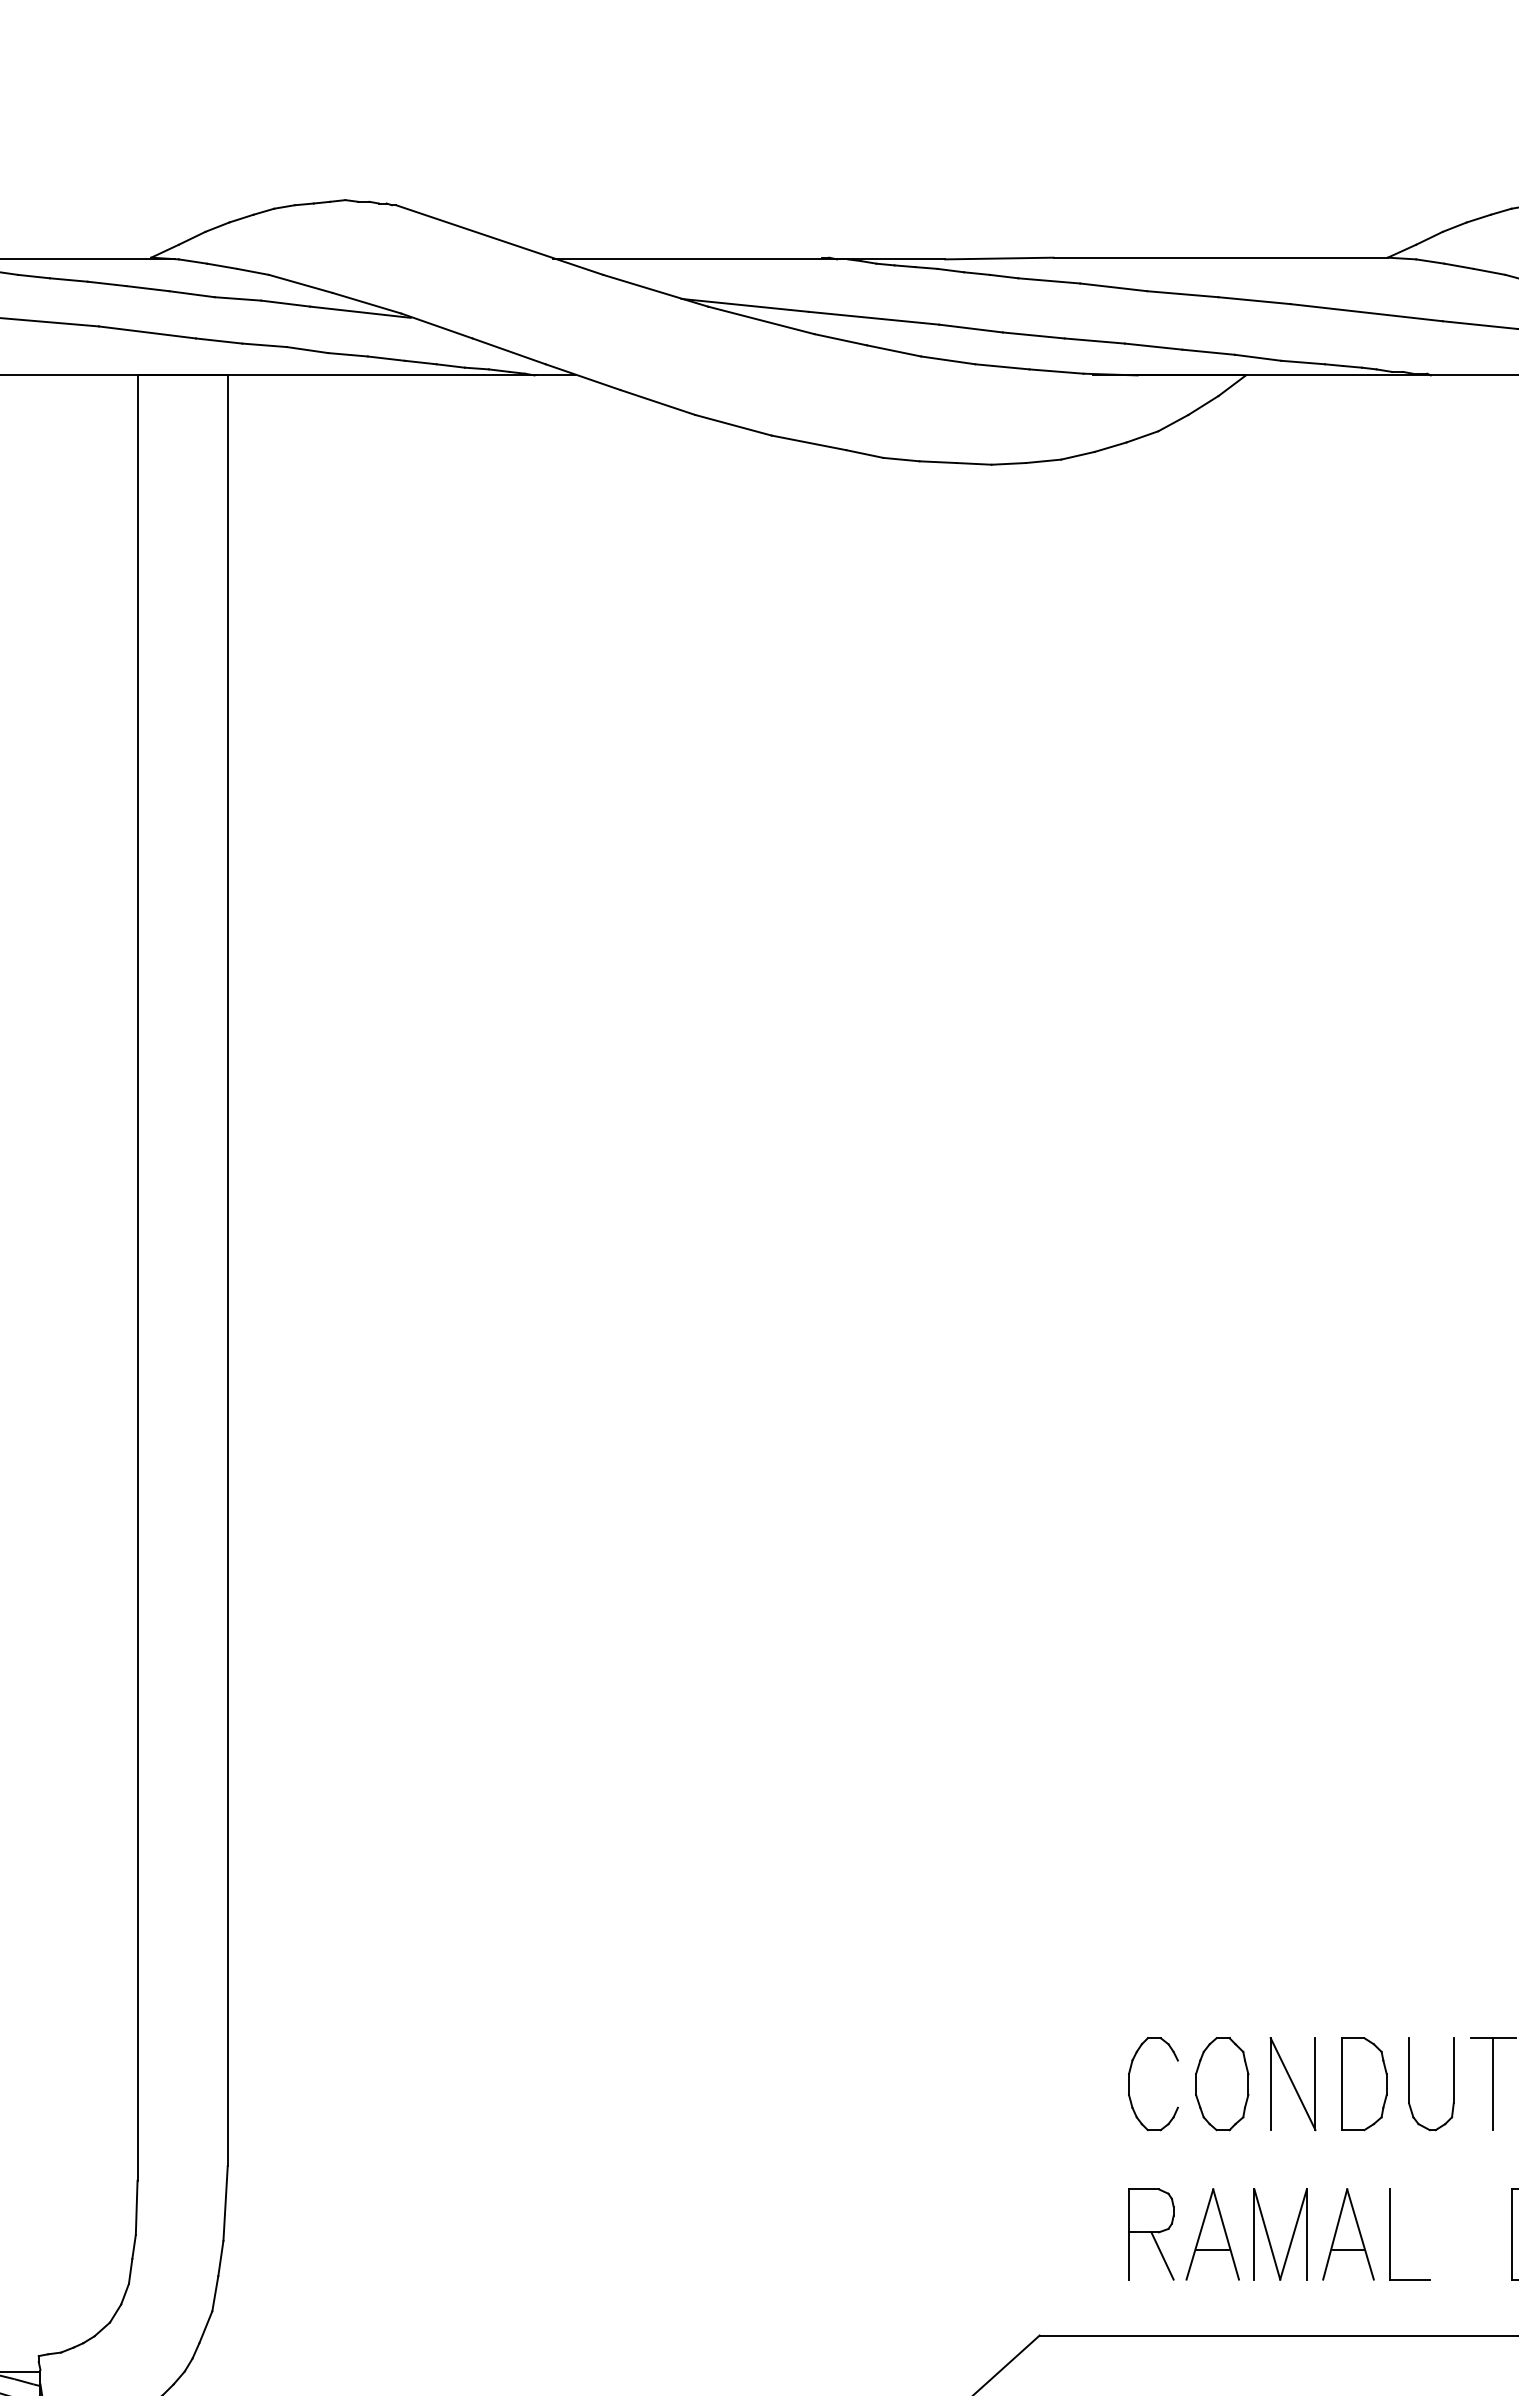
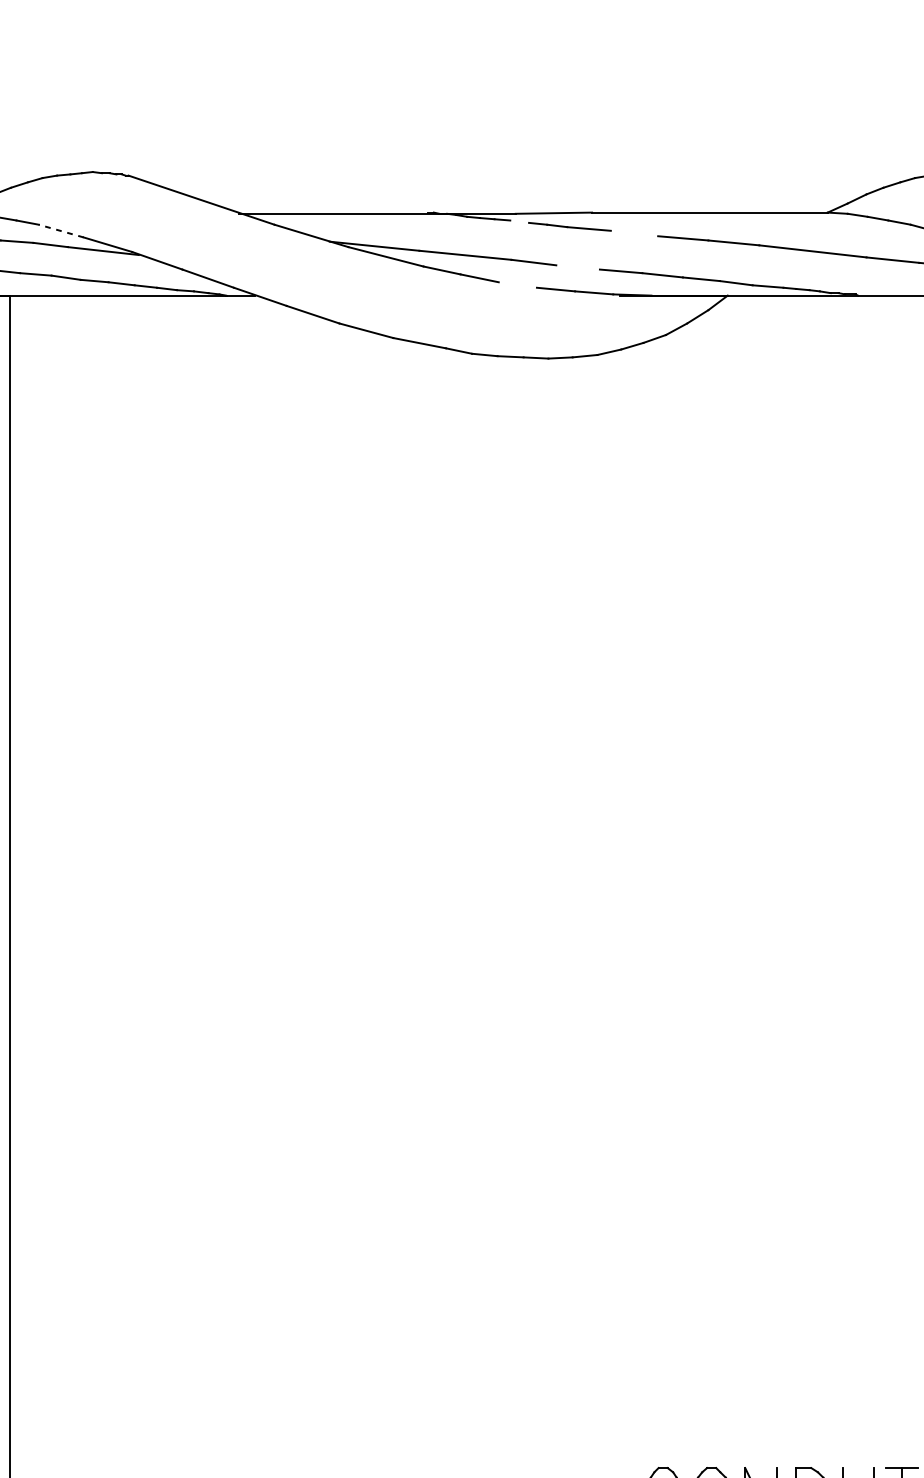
line: (950, 270) -> (519, 221), removed
line: (300, 283) -> (61, 230), solid -> dashed
line: (1113, 287) -> (634, 233), removed
line: (1033, 335) -> (577, 267), removed
line: (948, 360) -> (518, 285), removed

